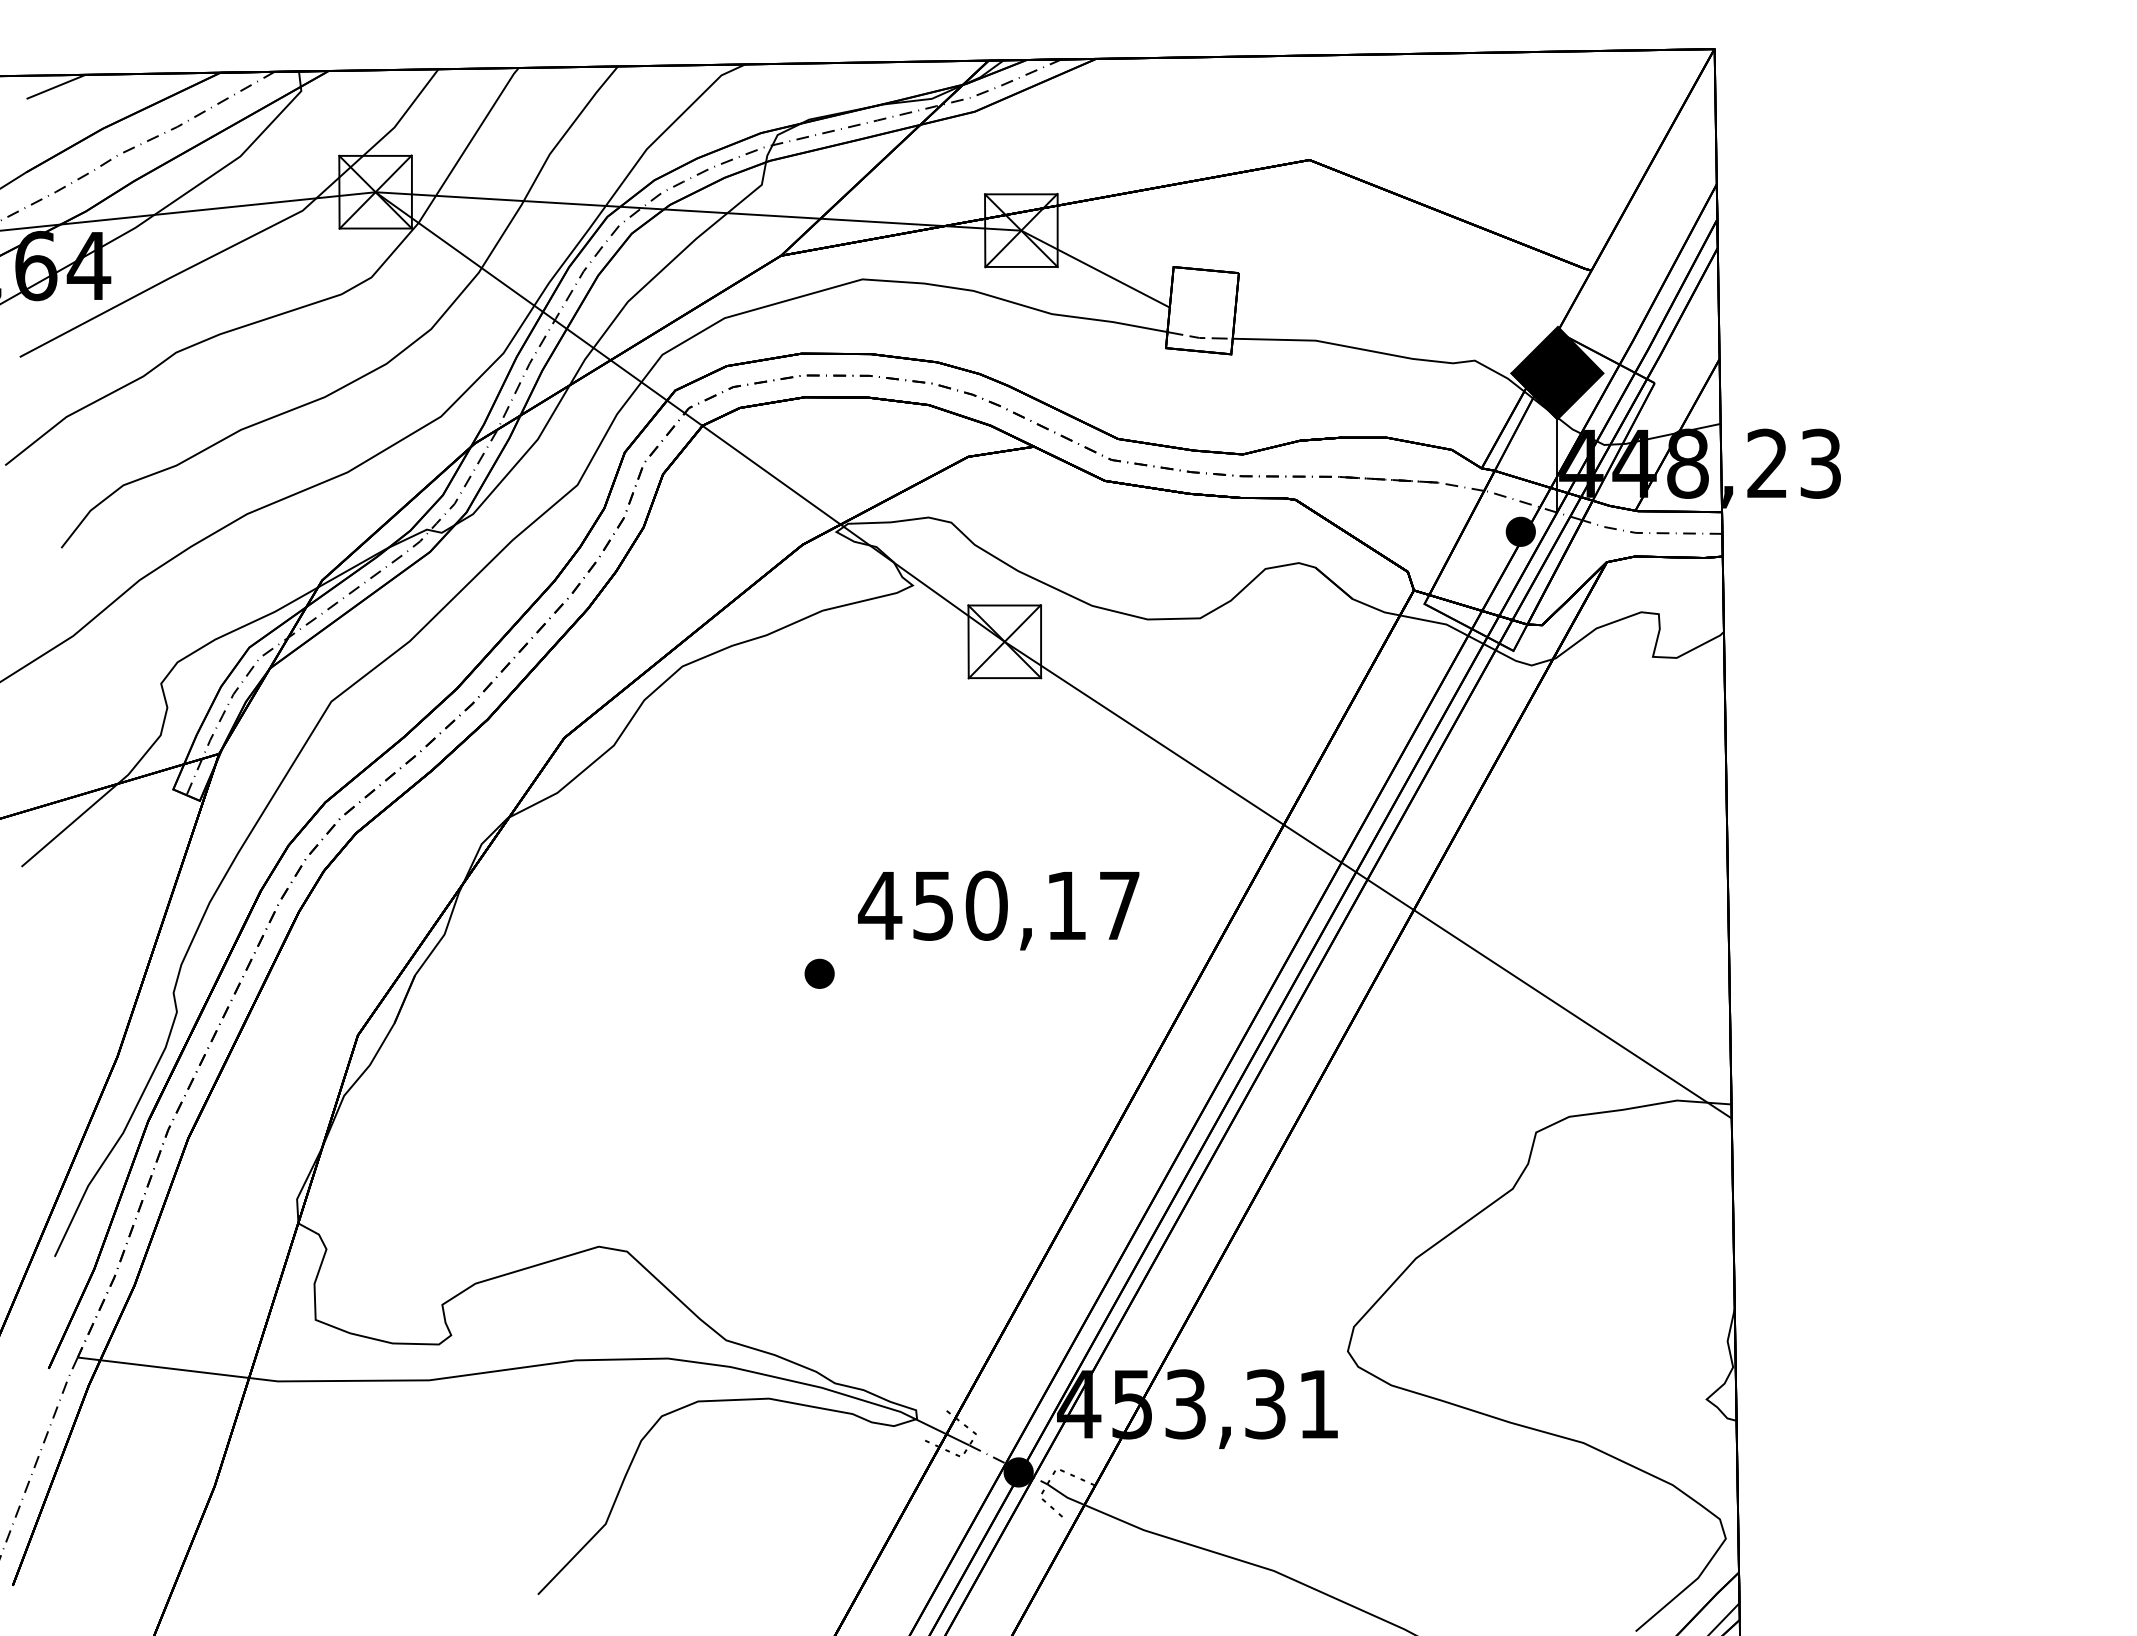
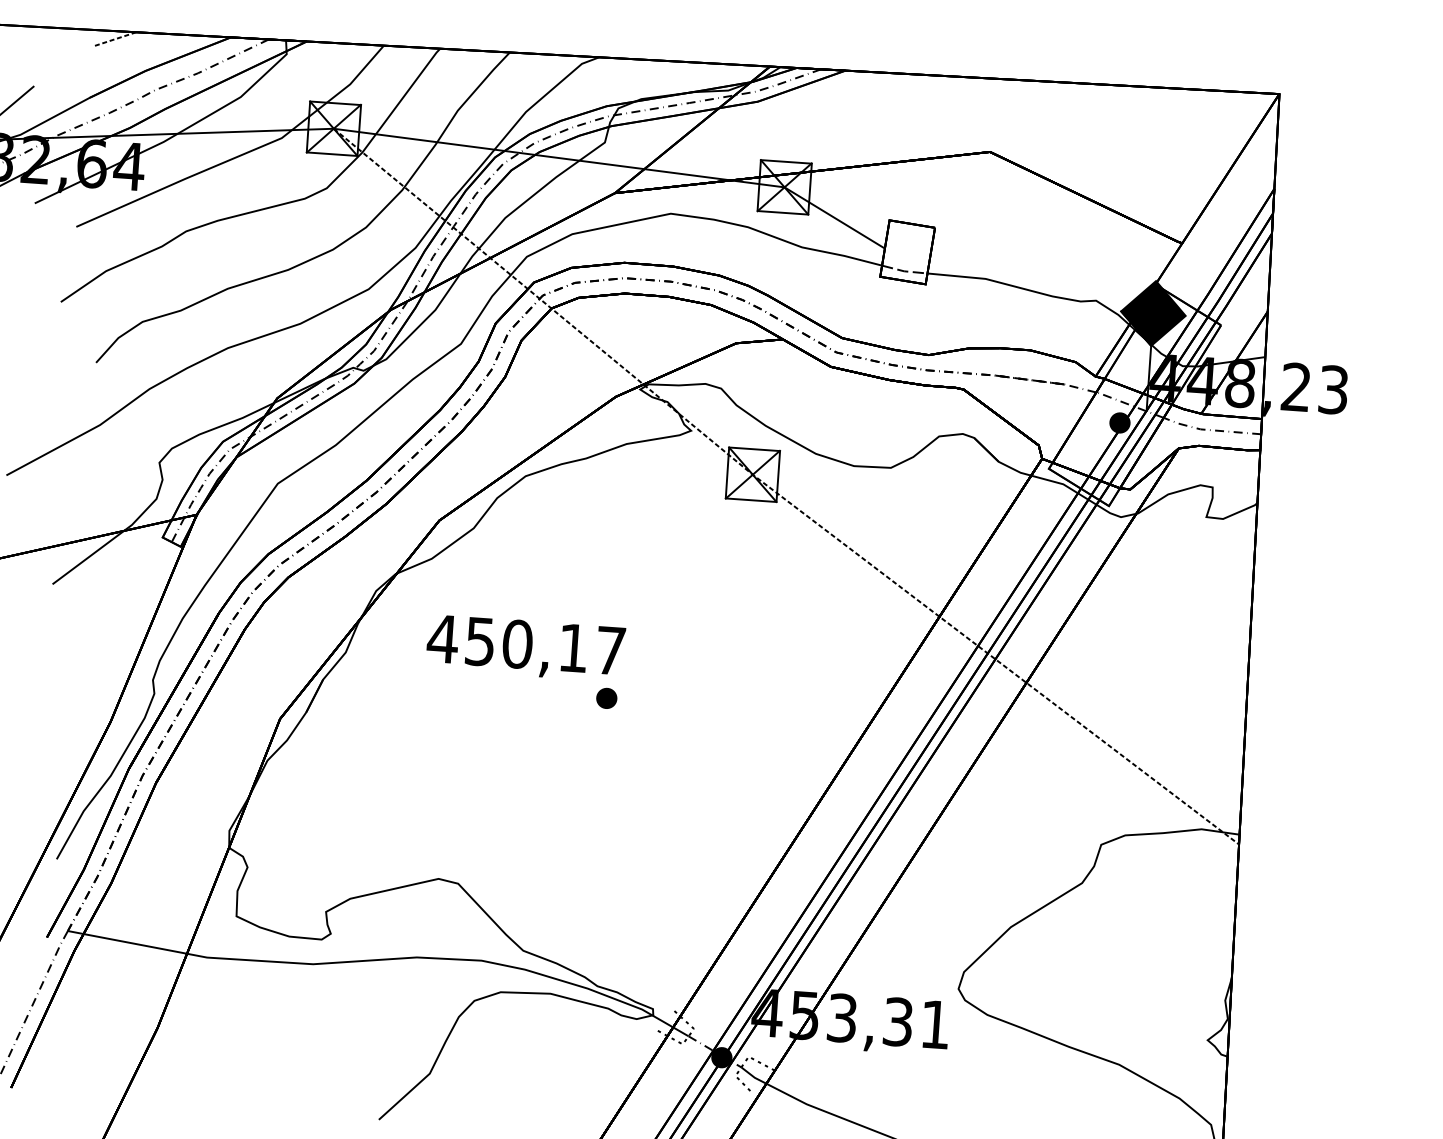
line: (56, 86) -> (115, 39), solid -> dashed
line: (1044, 668) -> (779, 495), solid -> dashed
text: (998, 910) -> (525, 648), moved

